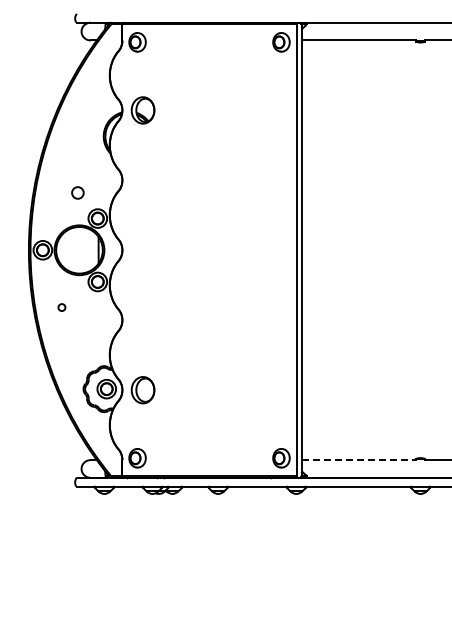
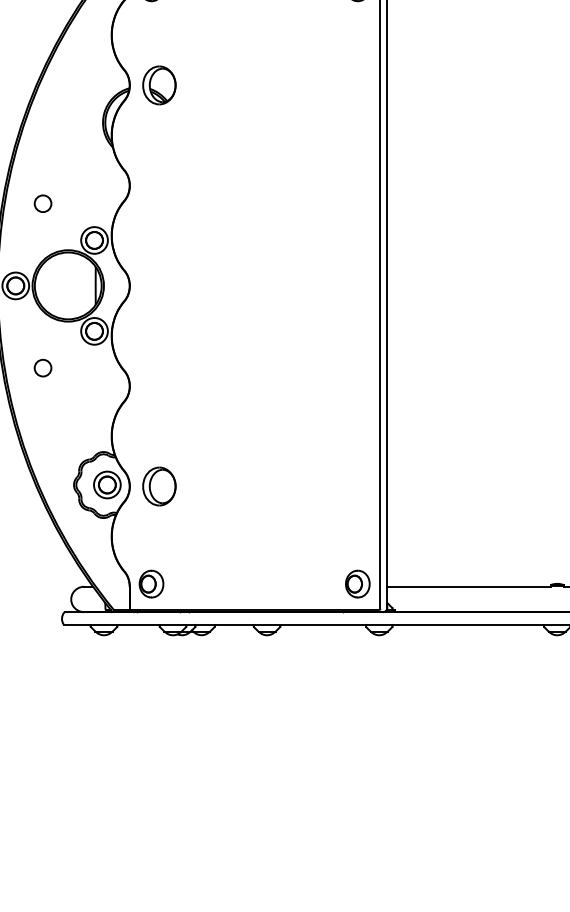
circle: (77, 192) -> (42, 203), moved
circle: (61, 307) -> (42, 367), size x1.67
line: (359, 460) -> (469, 587), dashed -> solid

